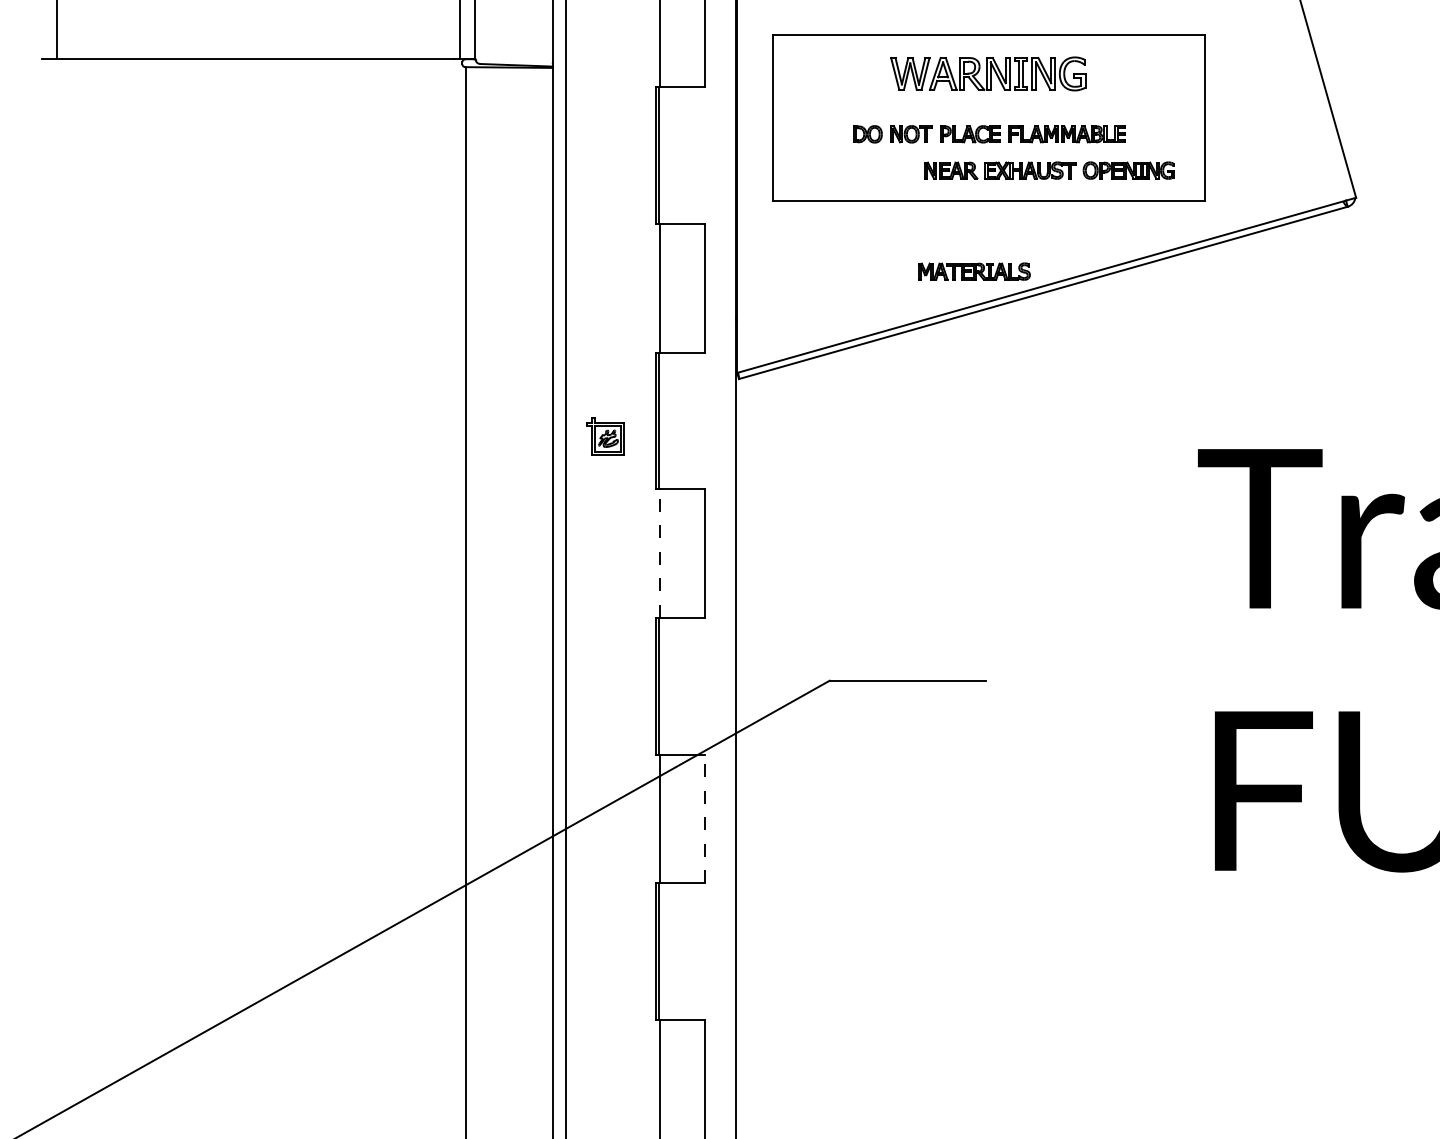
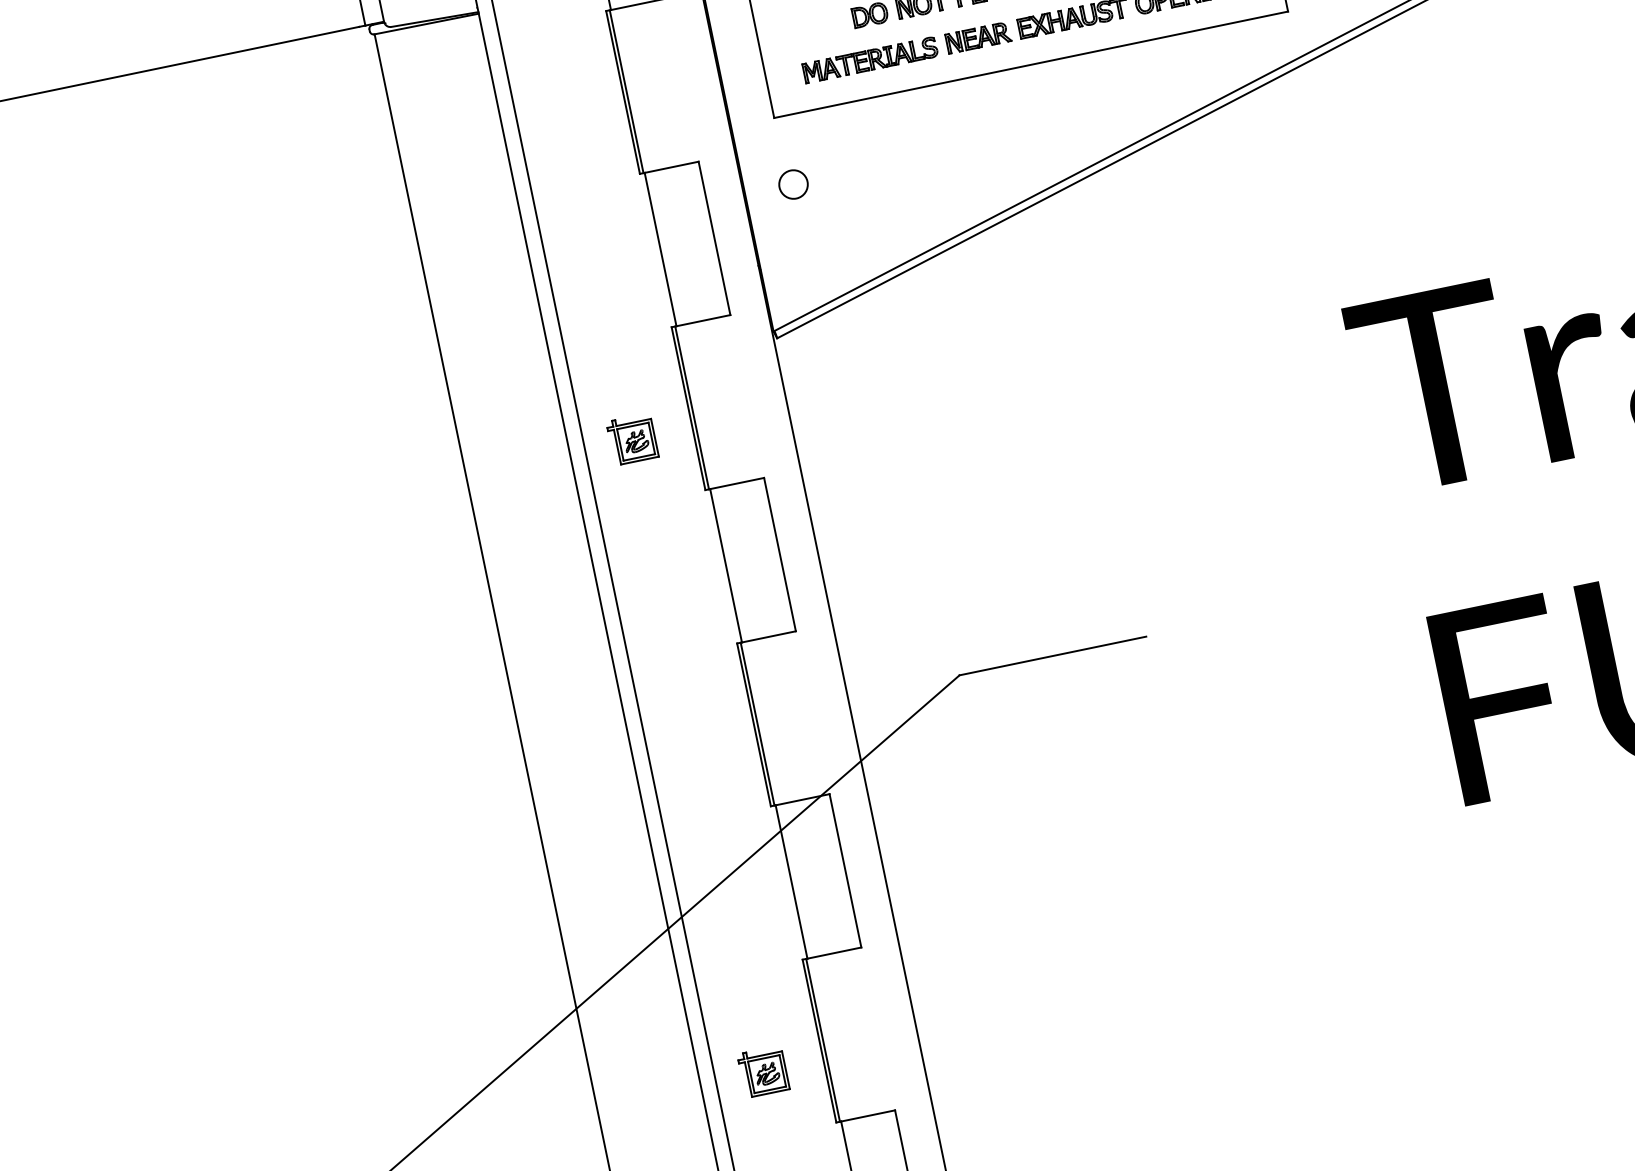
circle: (777, 257) -> (792, 184), added
part: (974, 271) -> (870, 60), moved
line: (660, 553) -> (726, 565), dashed -> solid
line: (705, 818) -> (845, 870), dashed -> solid
part: (605, 967) -> (763, 1072), added

